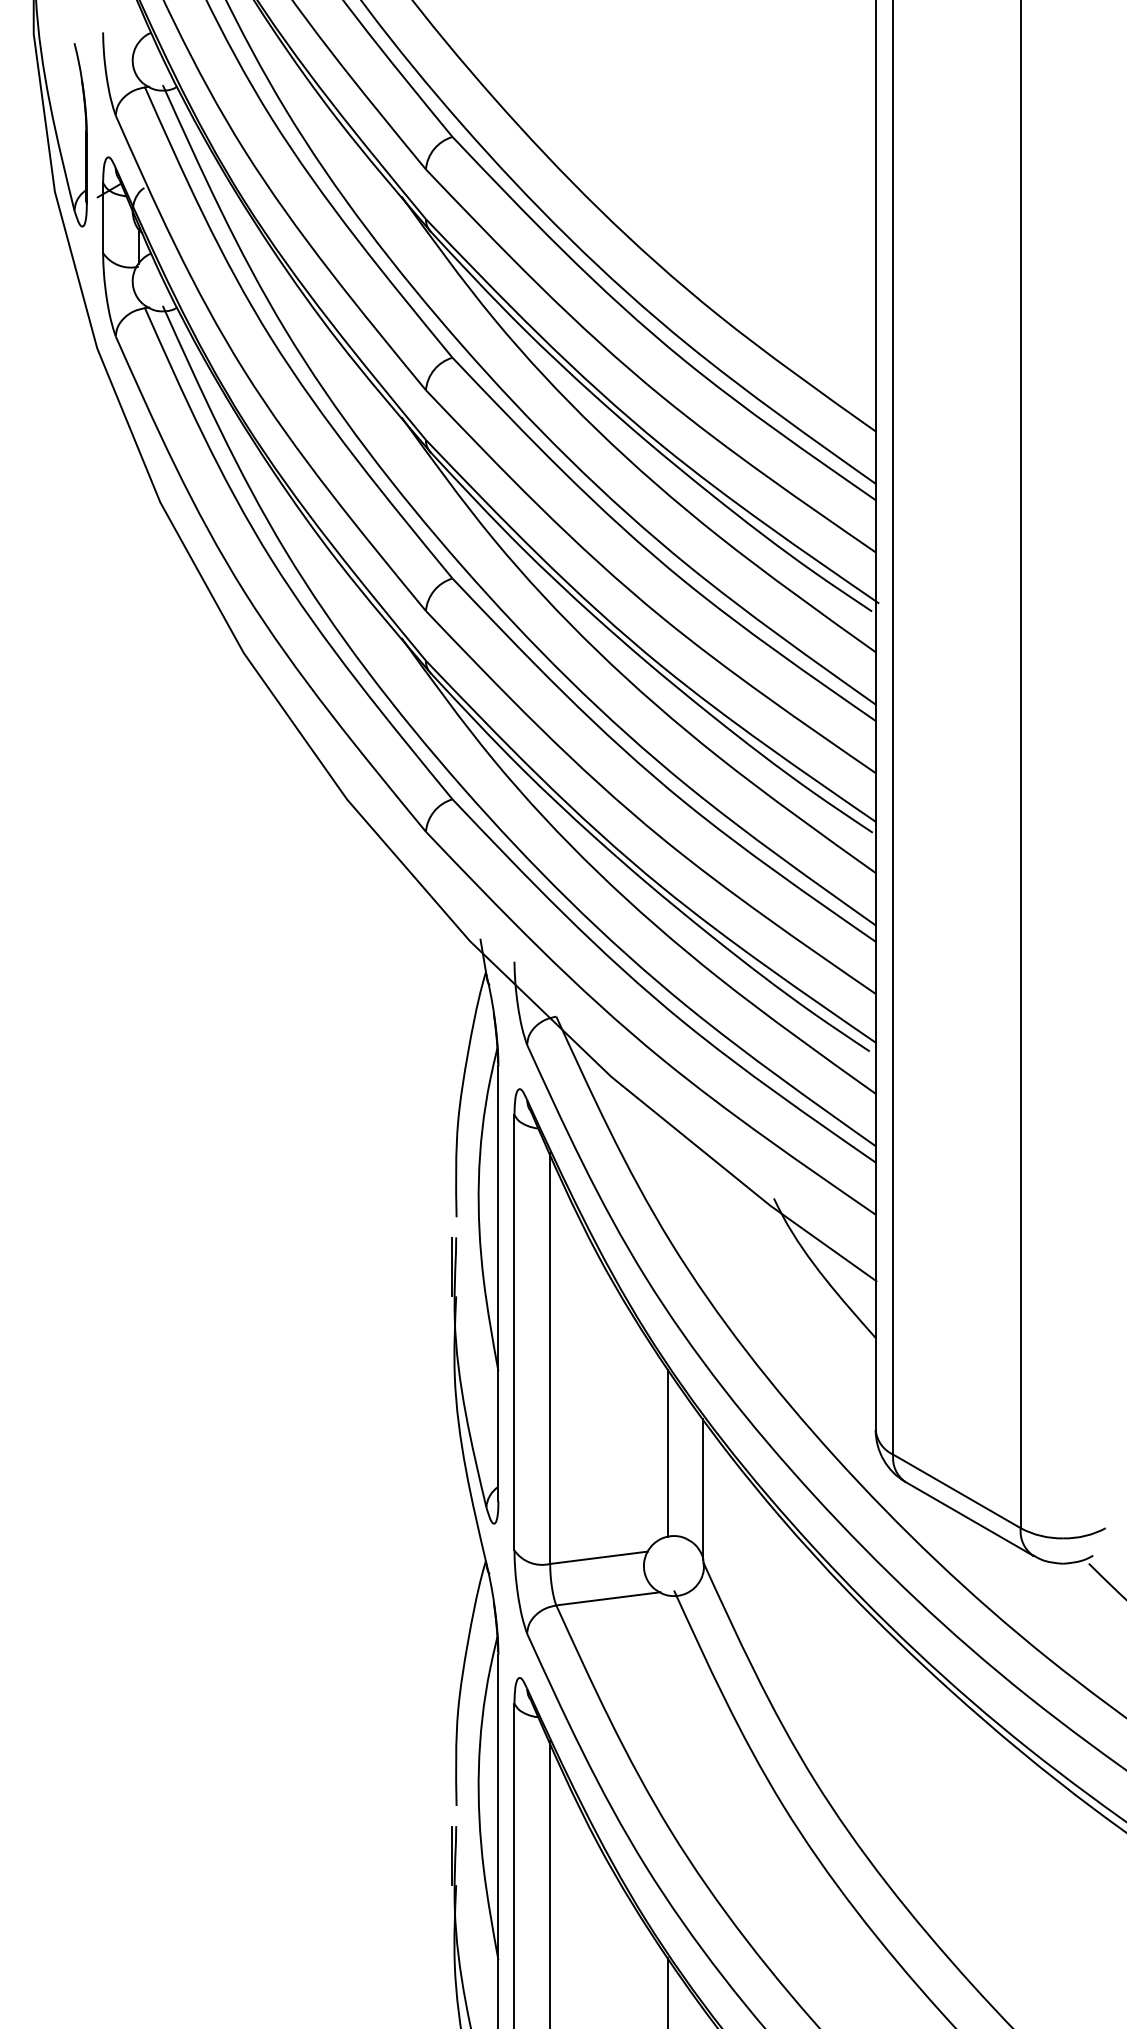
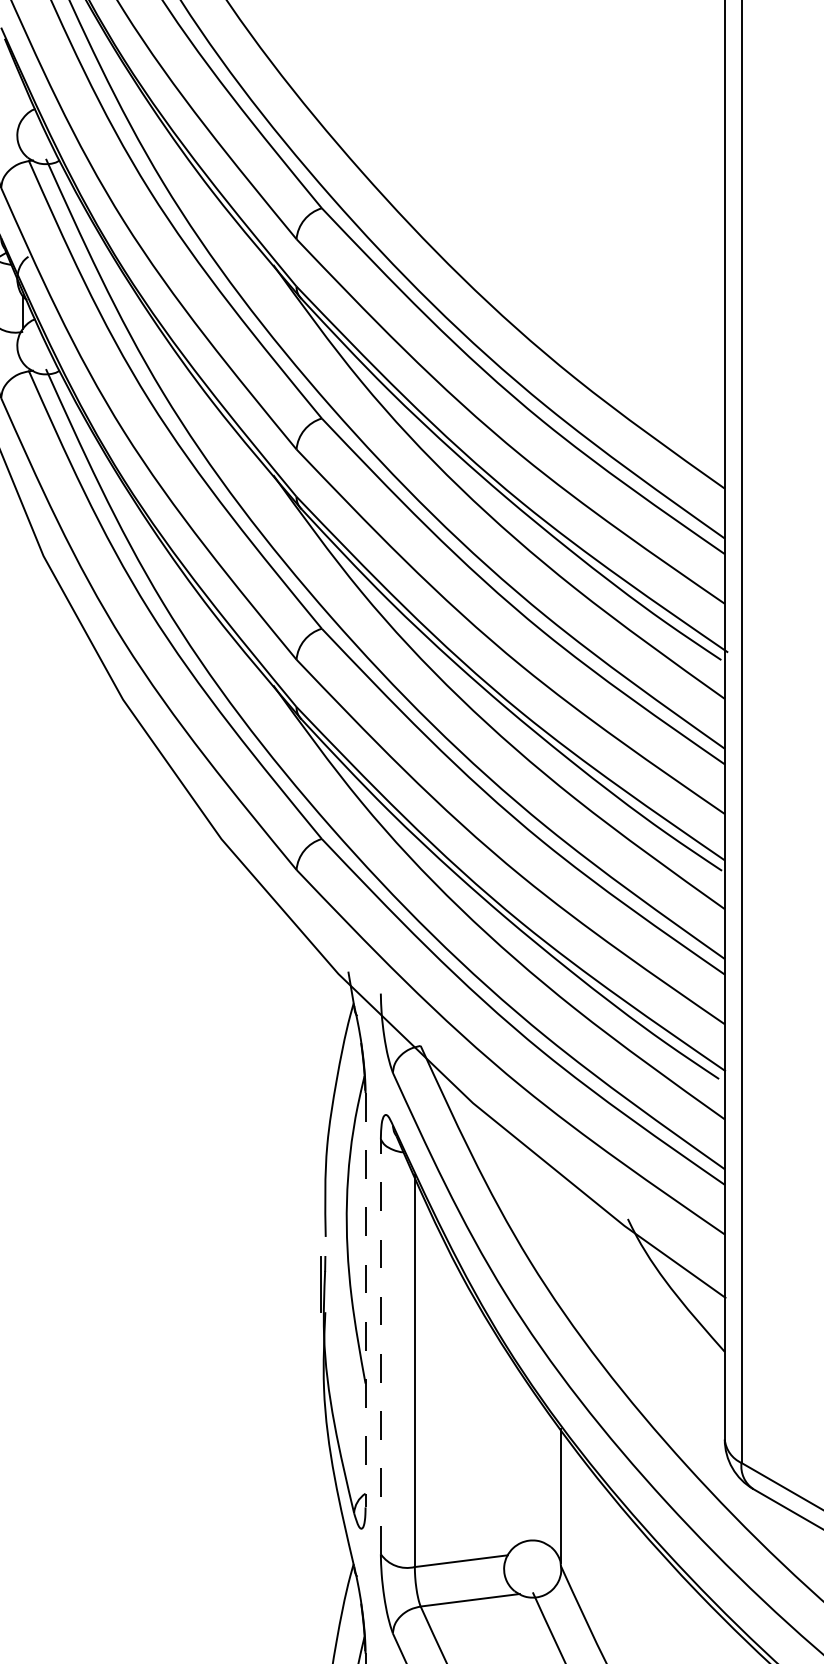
line: (498, 1283) -> (365, 1300), solid -> dashed
line: (514, 1332) -> (380, 1346), solid -> dashed
line: (667, 1452) -> (526, 1460), removed

